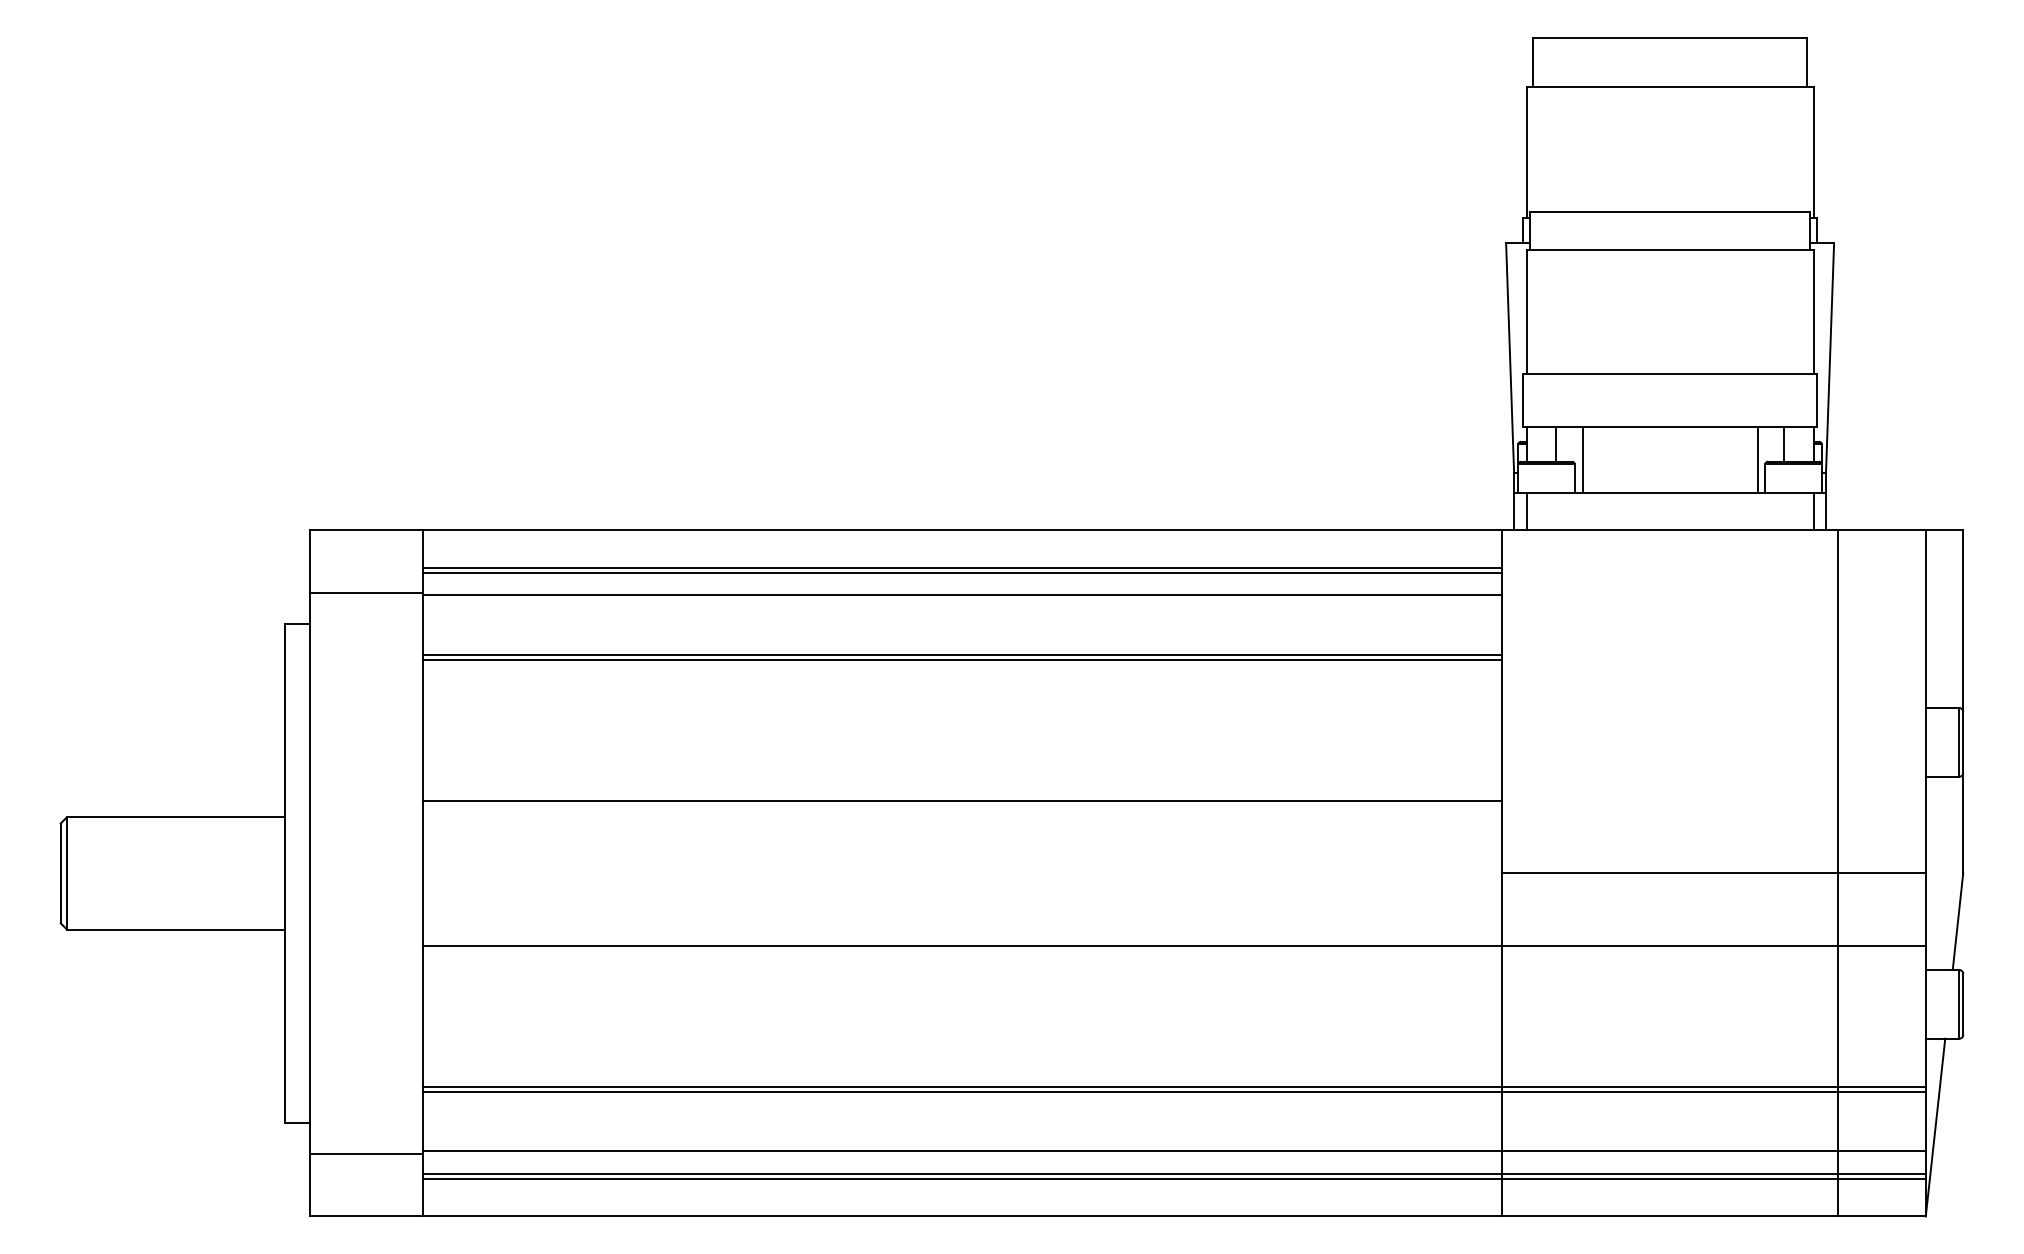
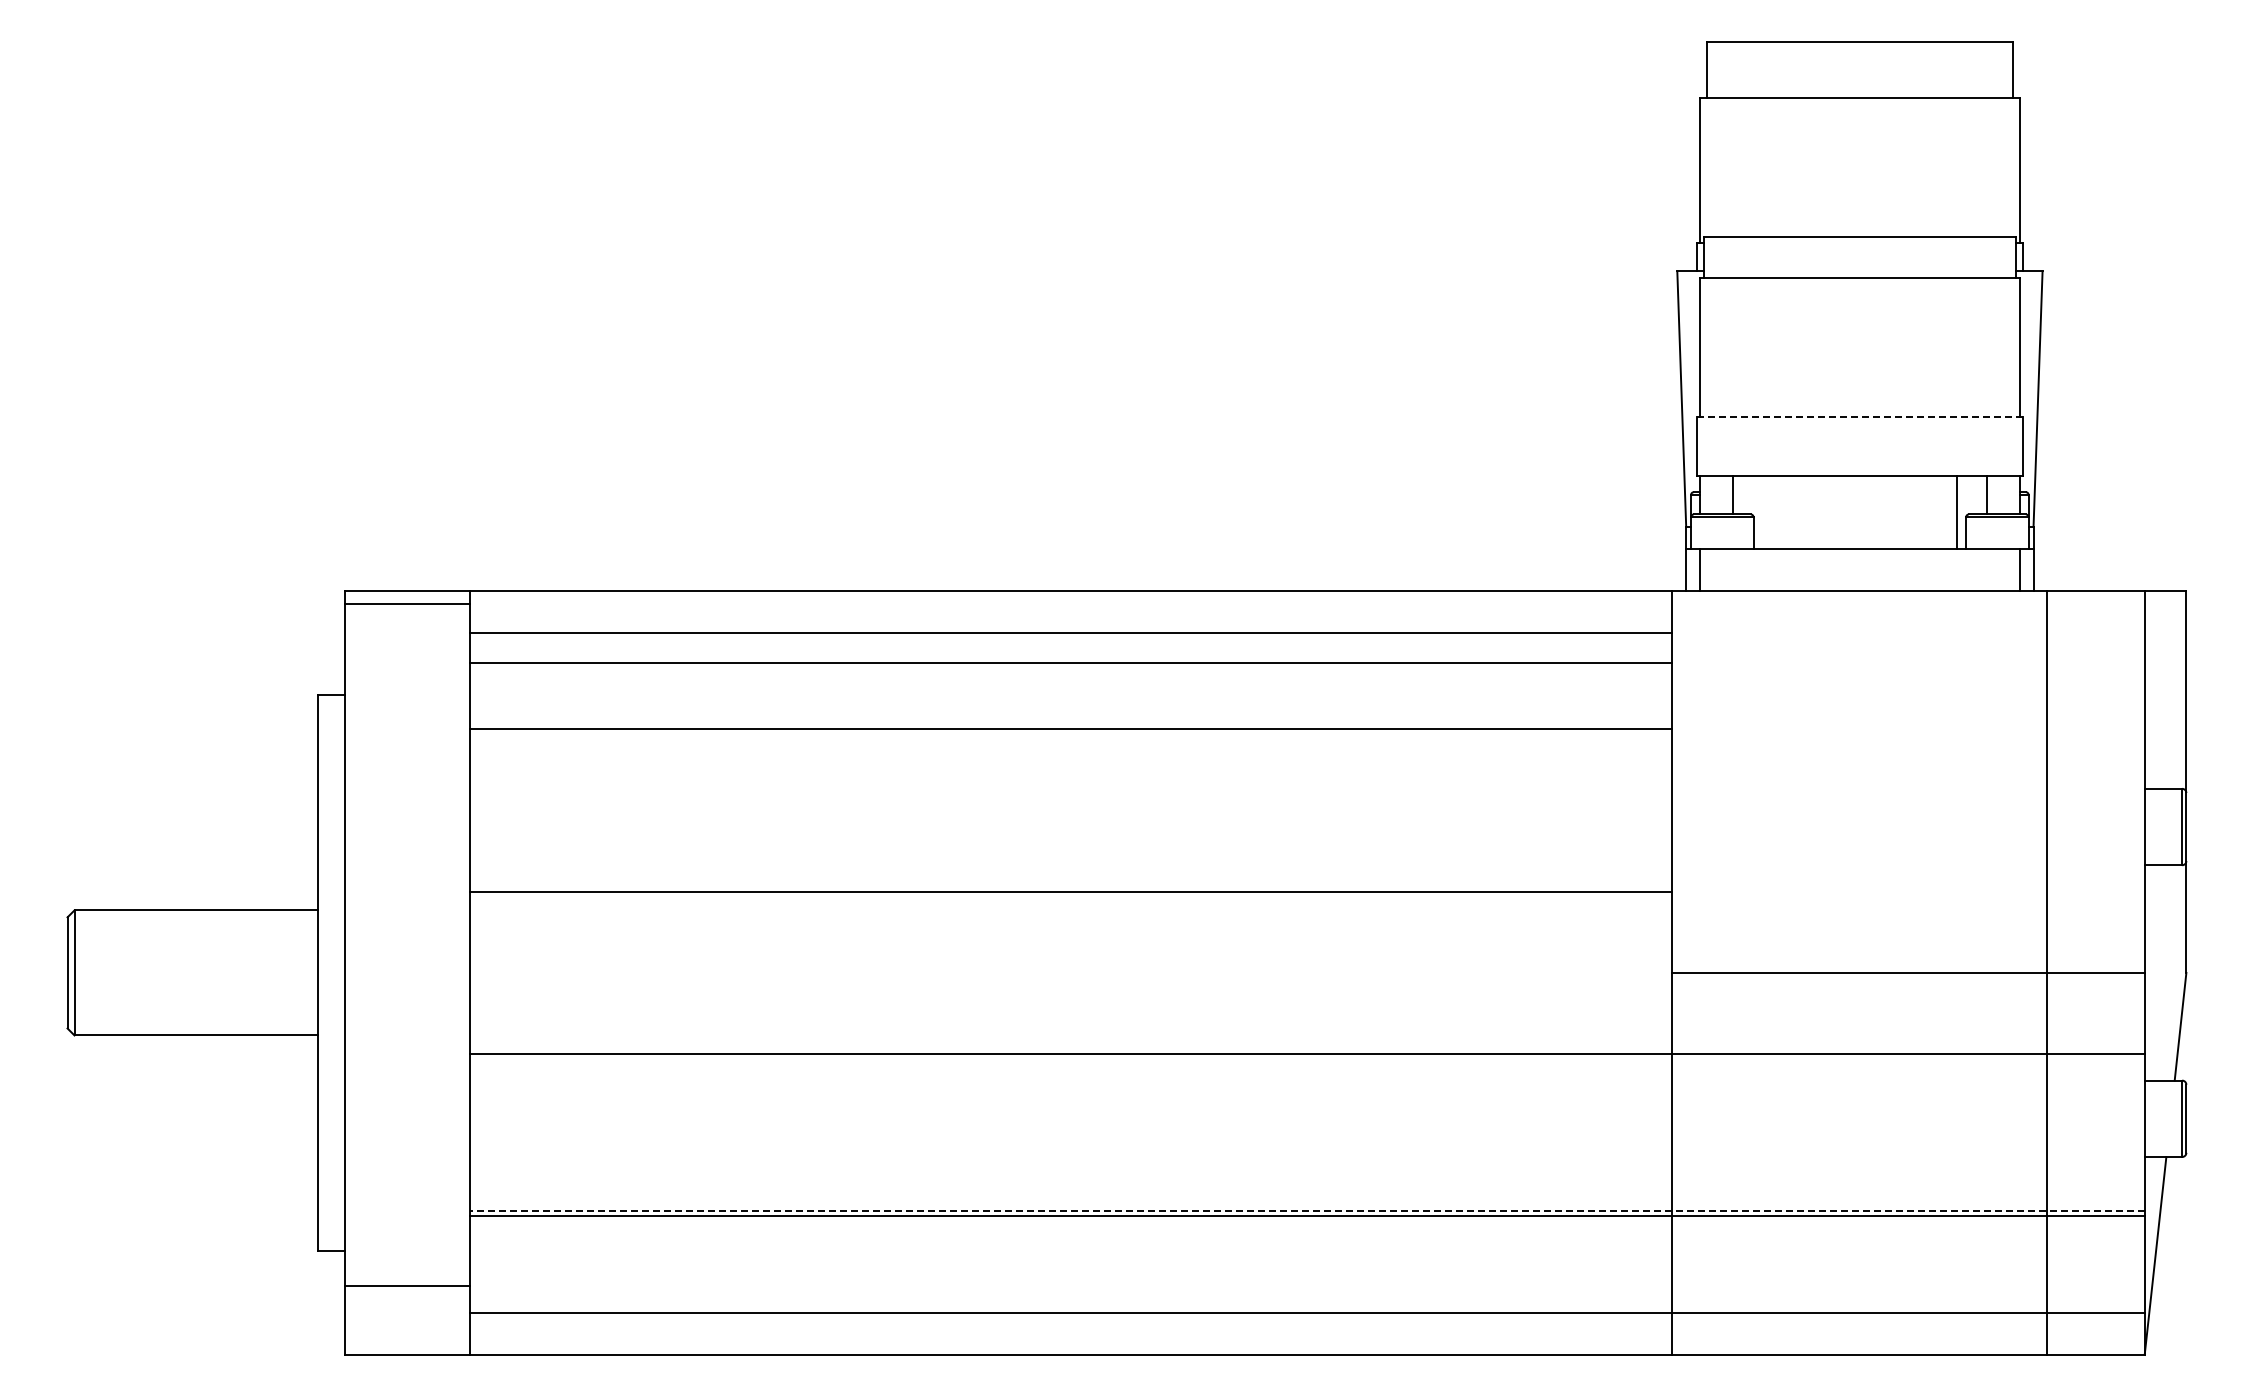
line: (1670, 374) -> (1860, 417), solid -> dashed
line: (1582, 459) -> (1762, 512), removed
line: (962, 573) -> (1071, 638), removed
line: (365, 592) -> (407, 604), moved
line: (962, 659) -> (1071, 734), removed
line: (1174, 1086) -> (1307, 1210), solid -> dashed
line: (1174, 1151) -> (1307, 1282), removed
line: (1174, 1173) -> (1307, 1307), removed

